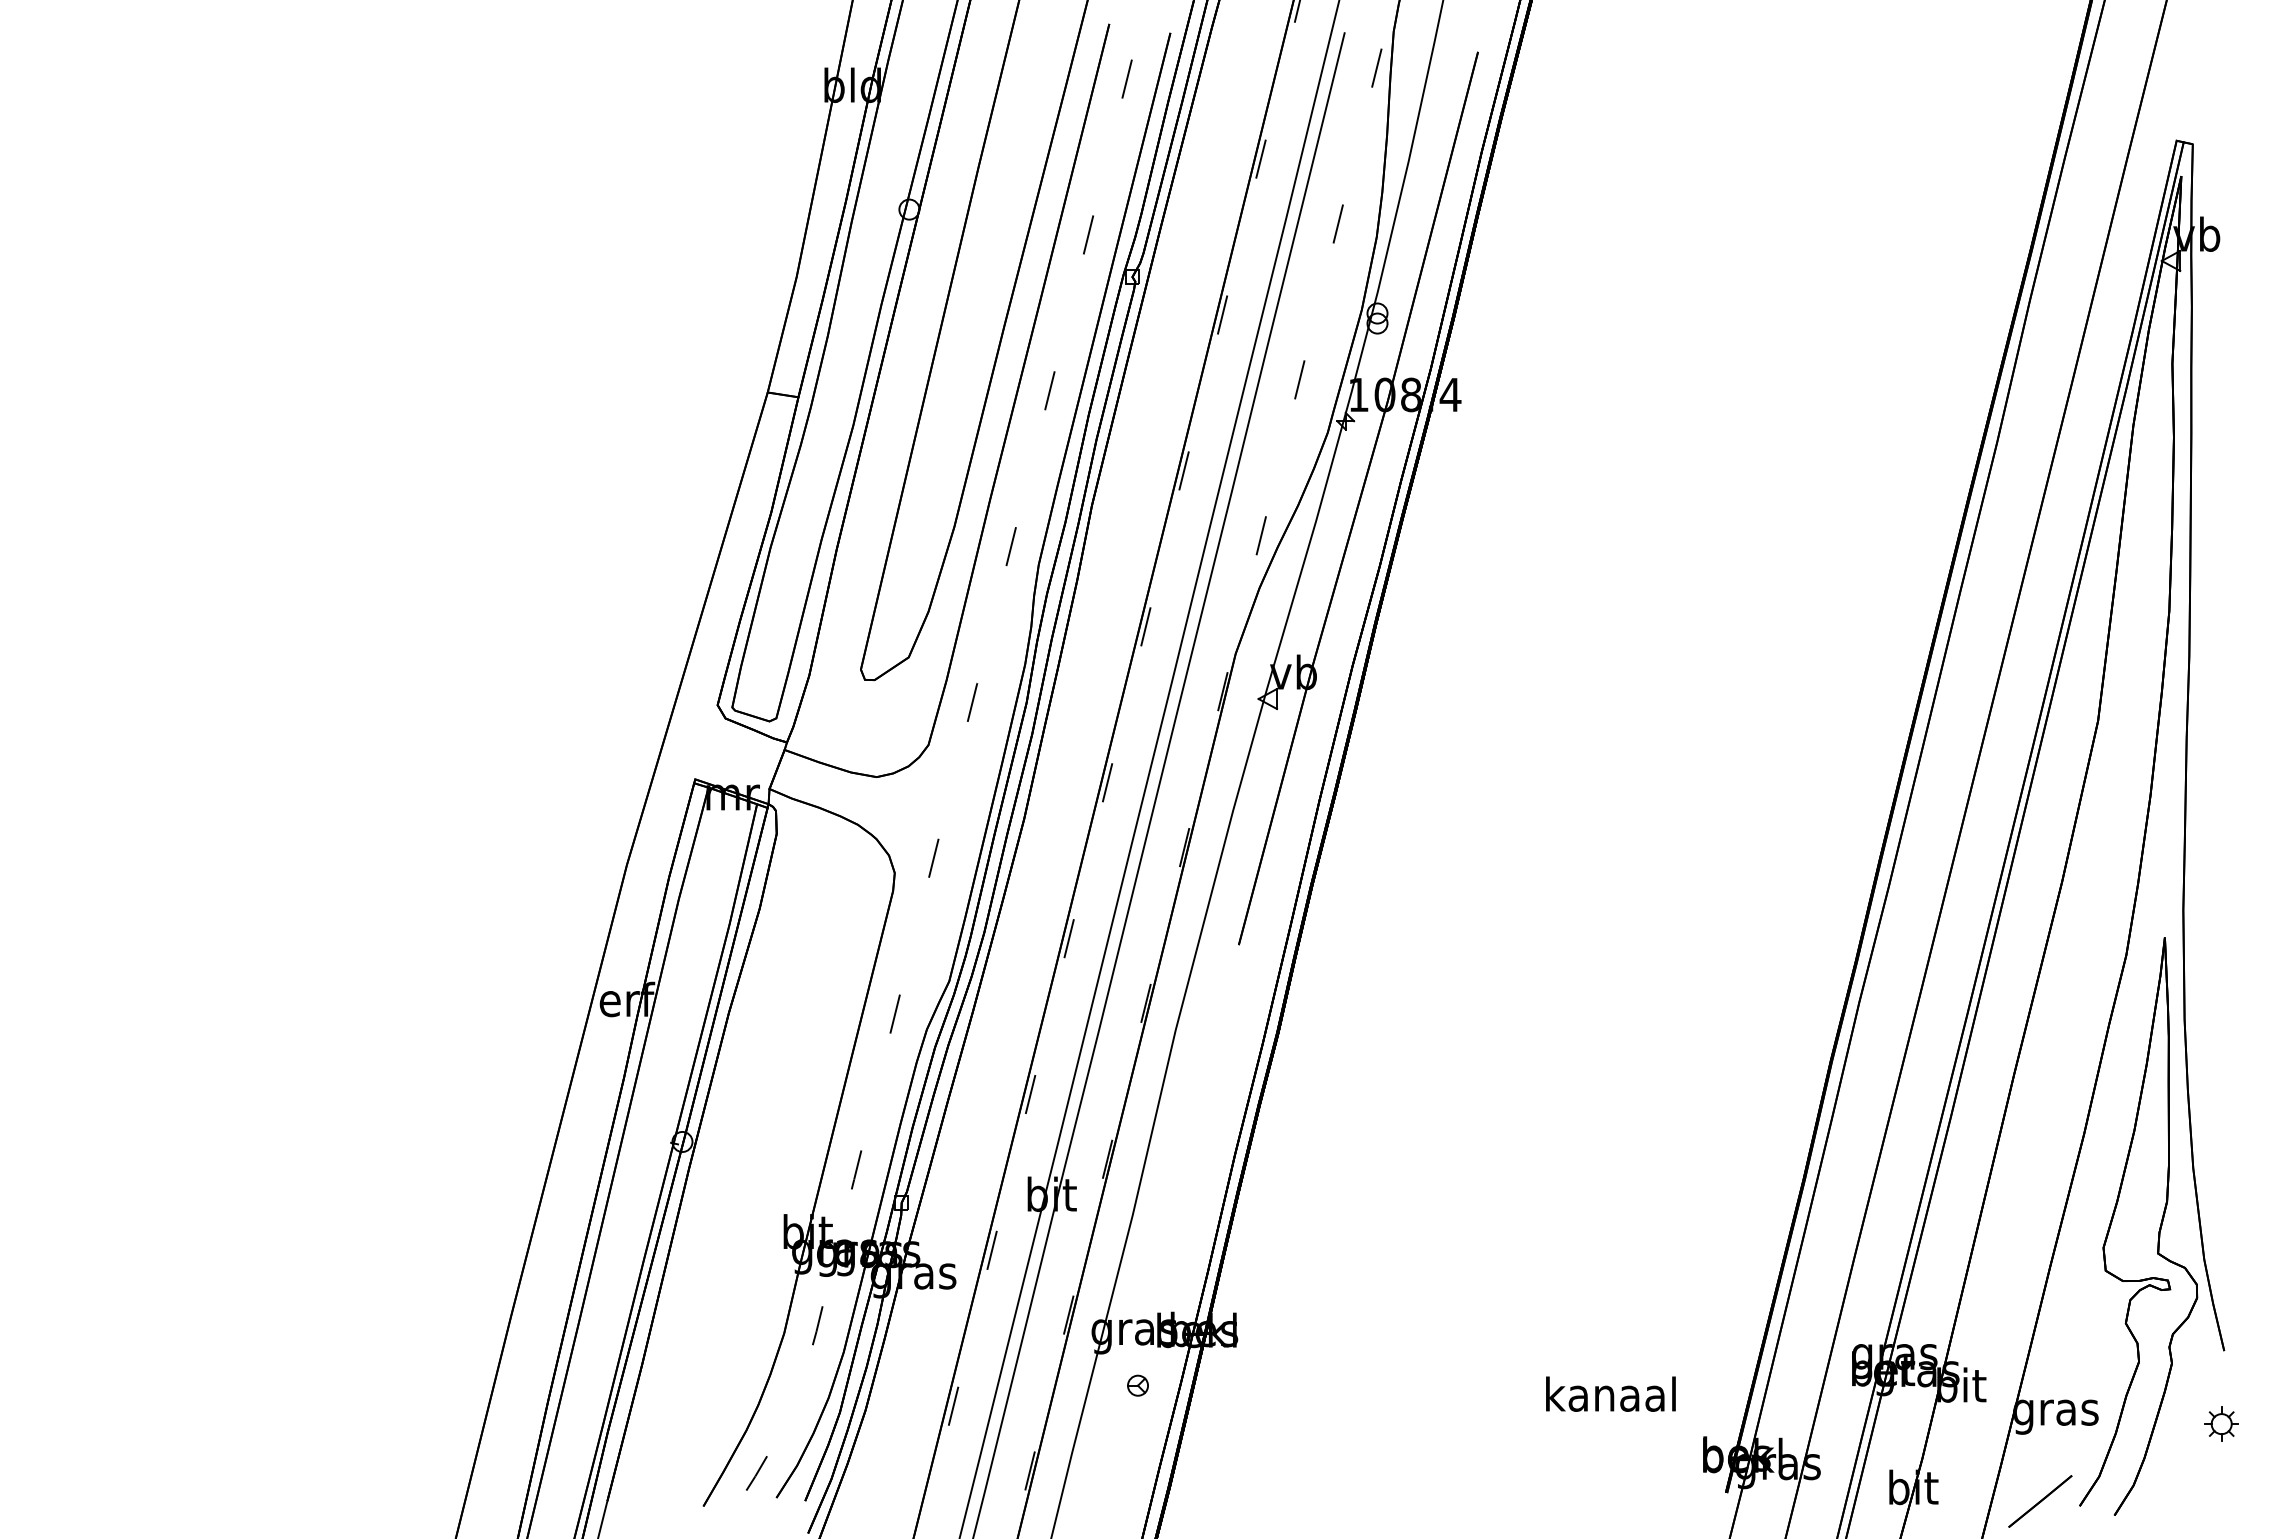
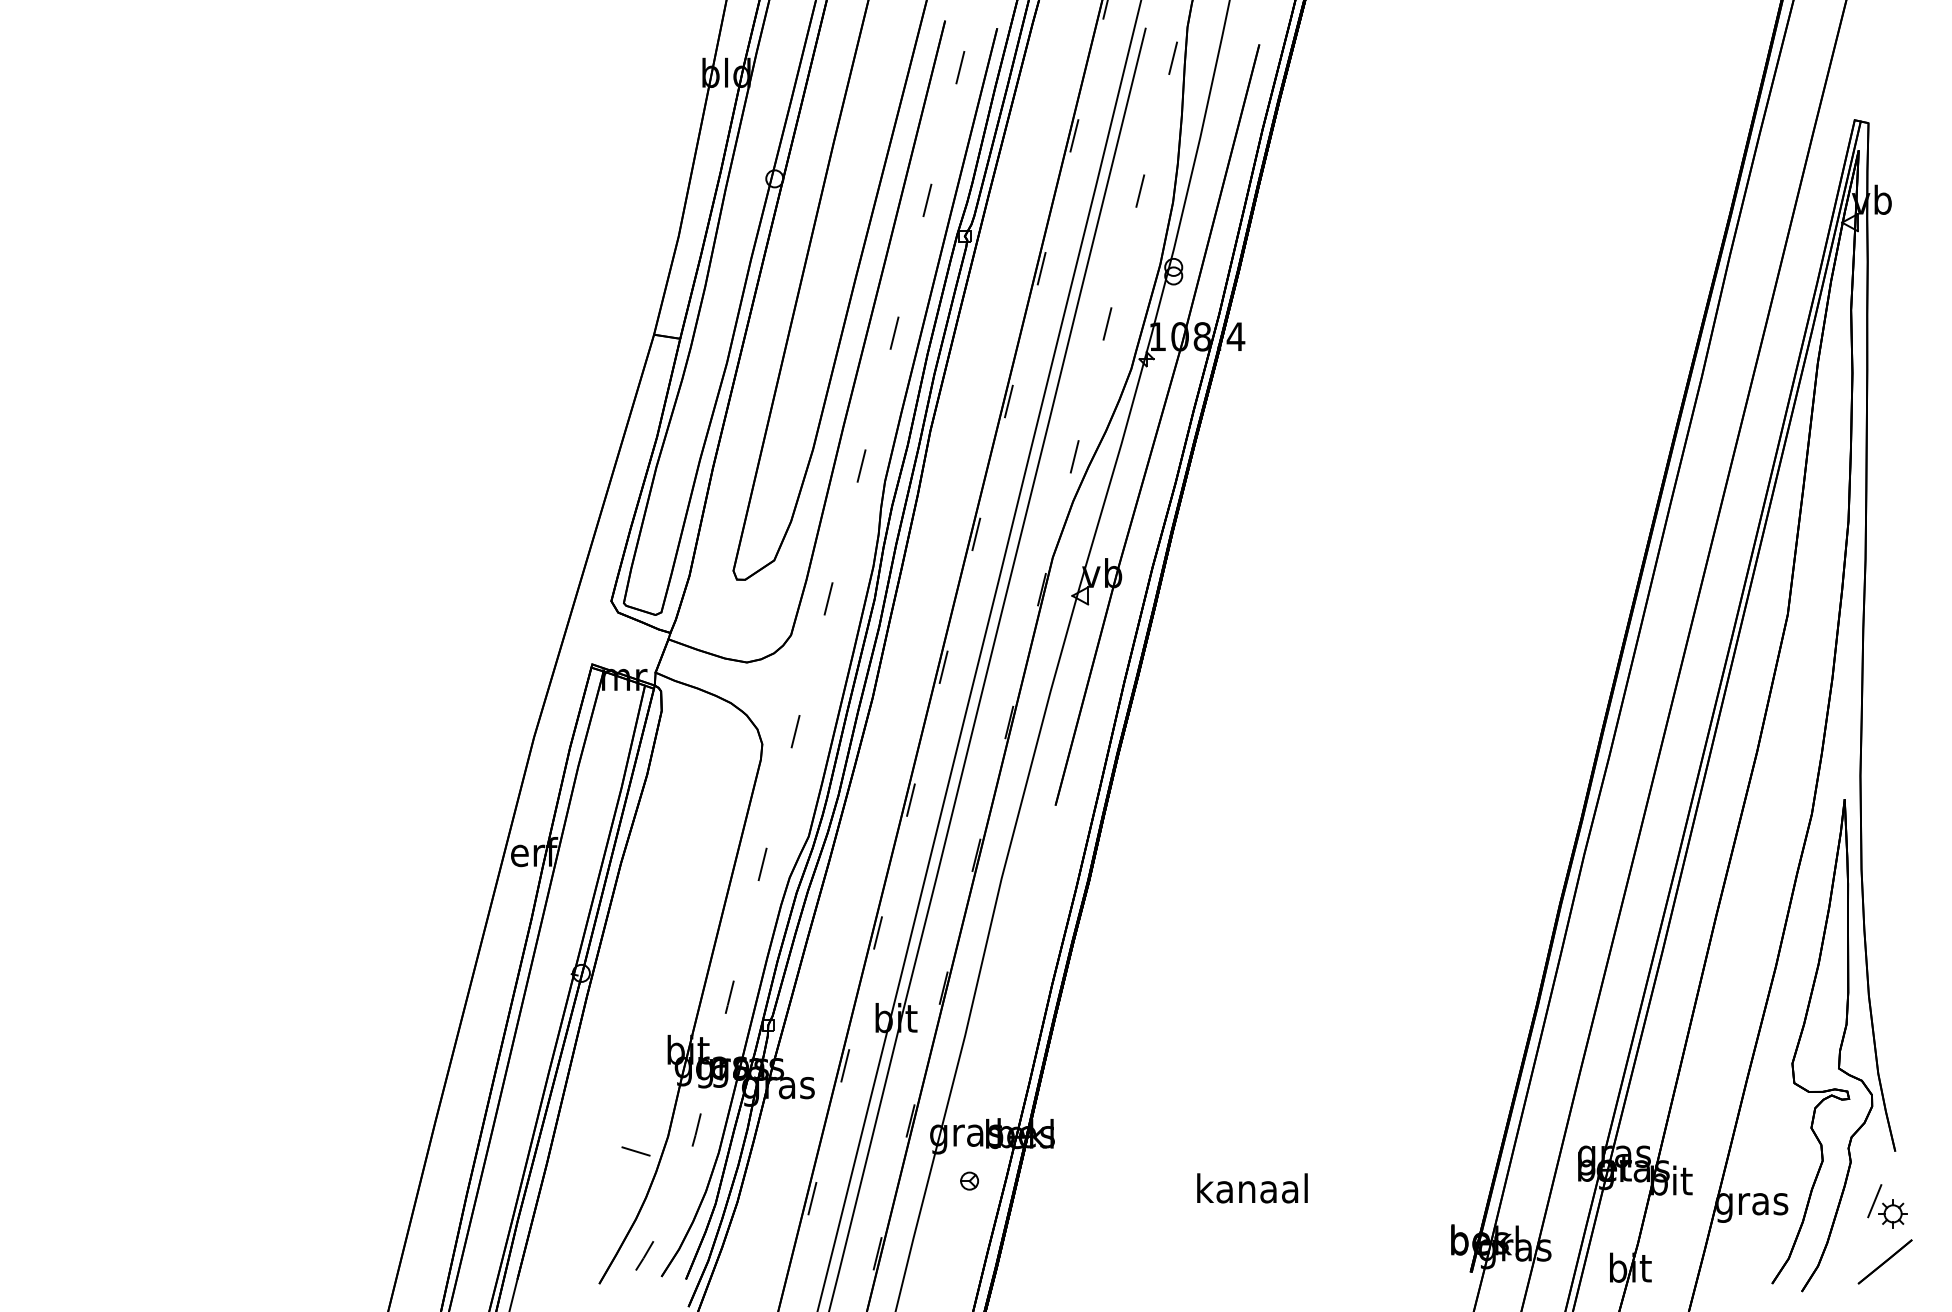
line: (746, 1350) -> (635, 1151), added
text: (1610, 1393) -> (1252, 1187), moved
line: (2199, 1408) -> (1874, 1200), added
line: (2040, 1501) -> (1885, 1261), moved

